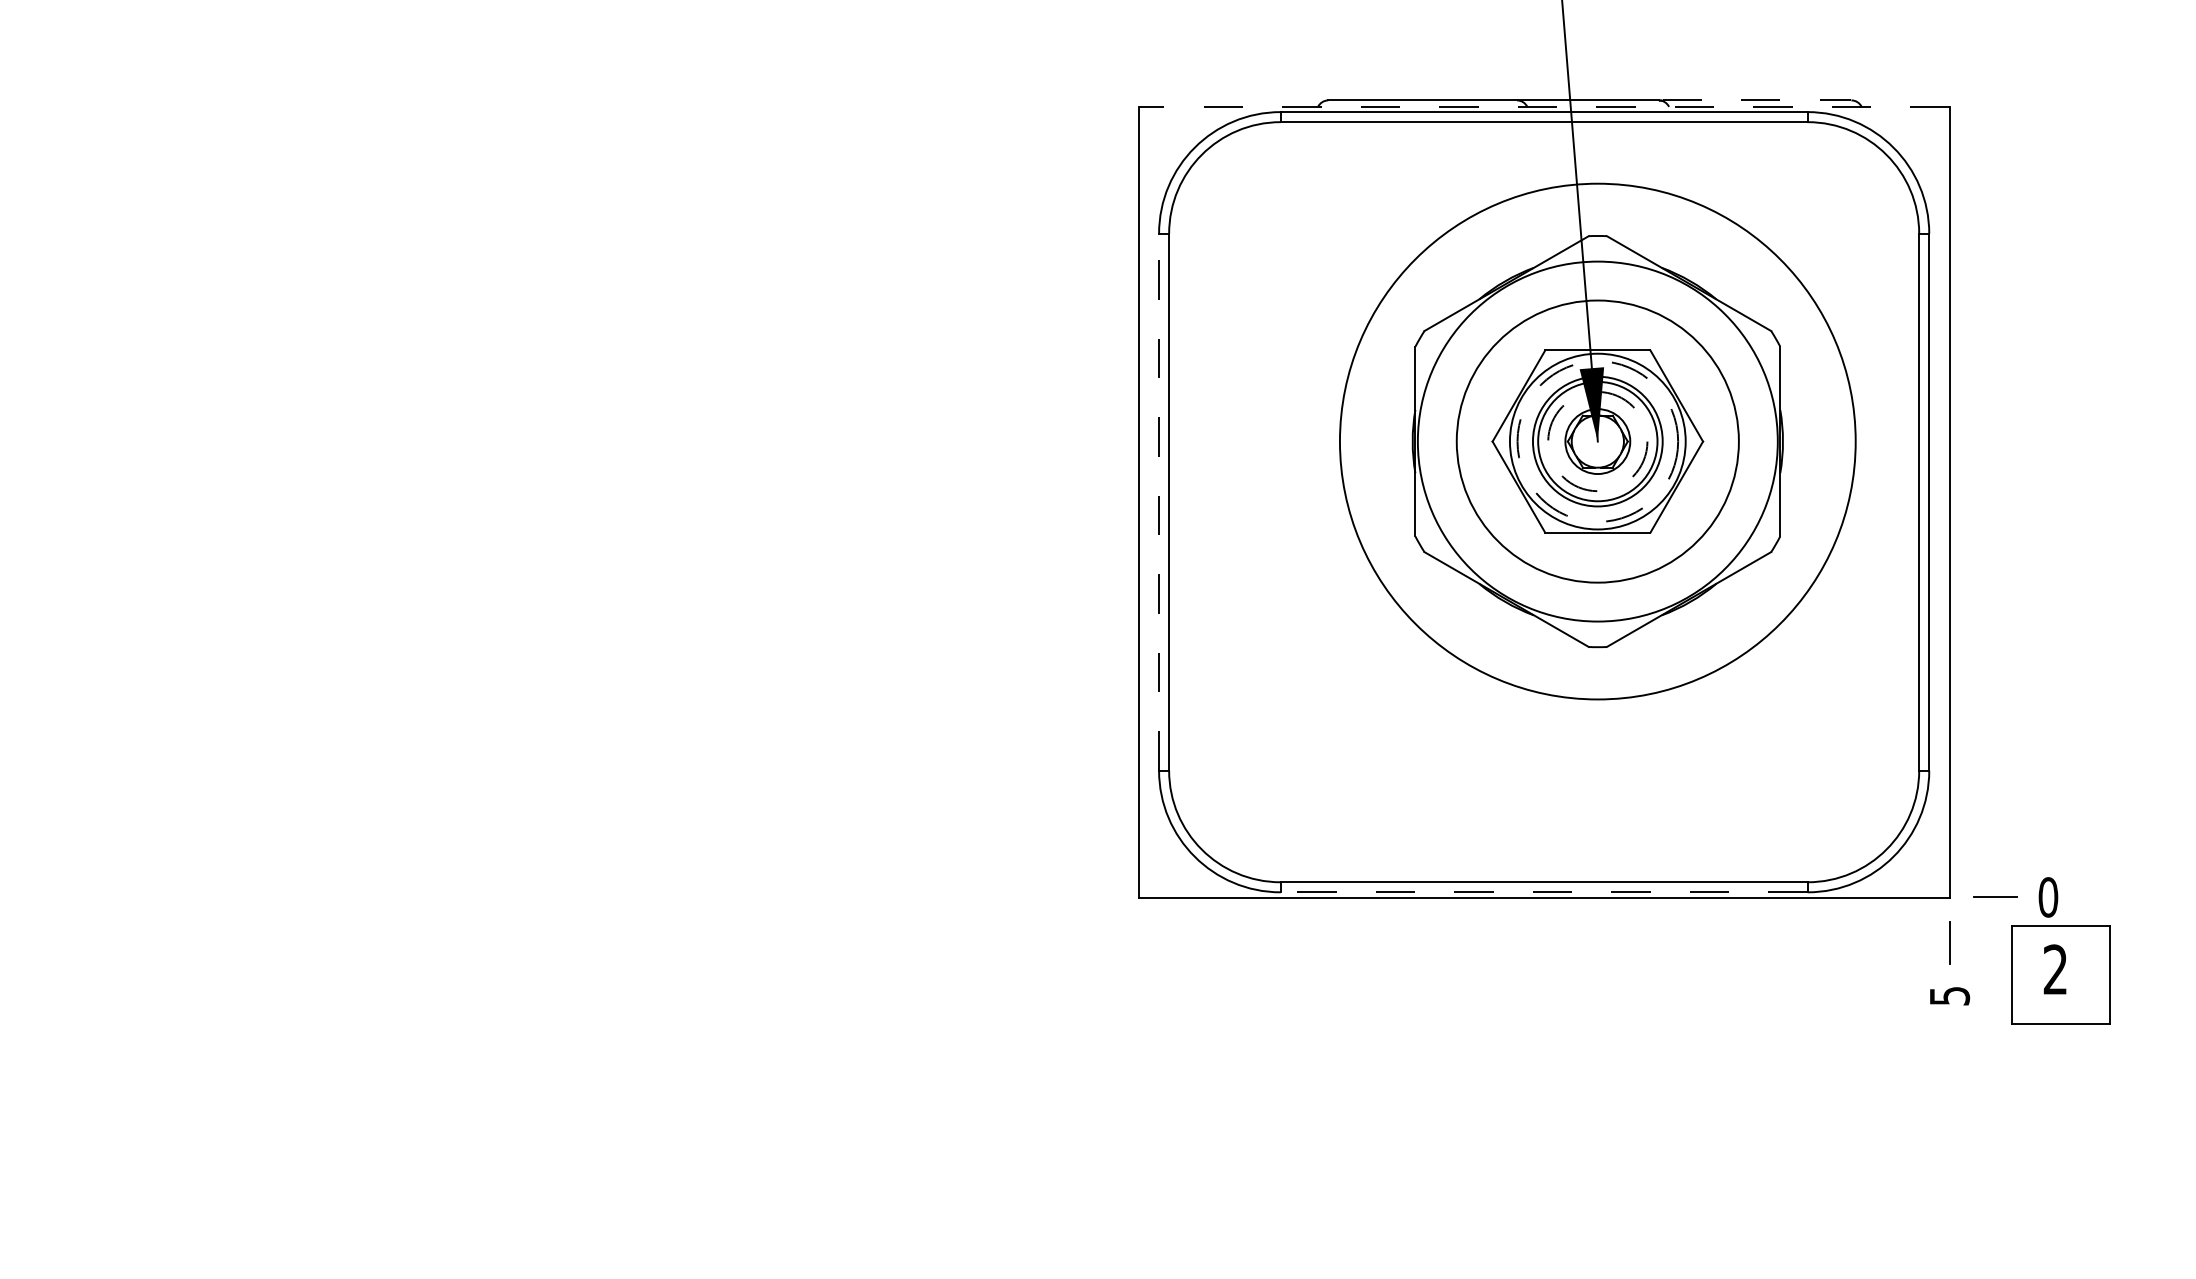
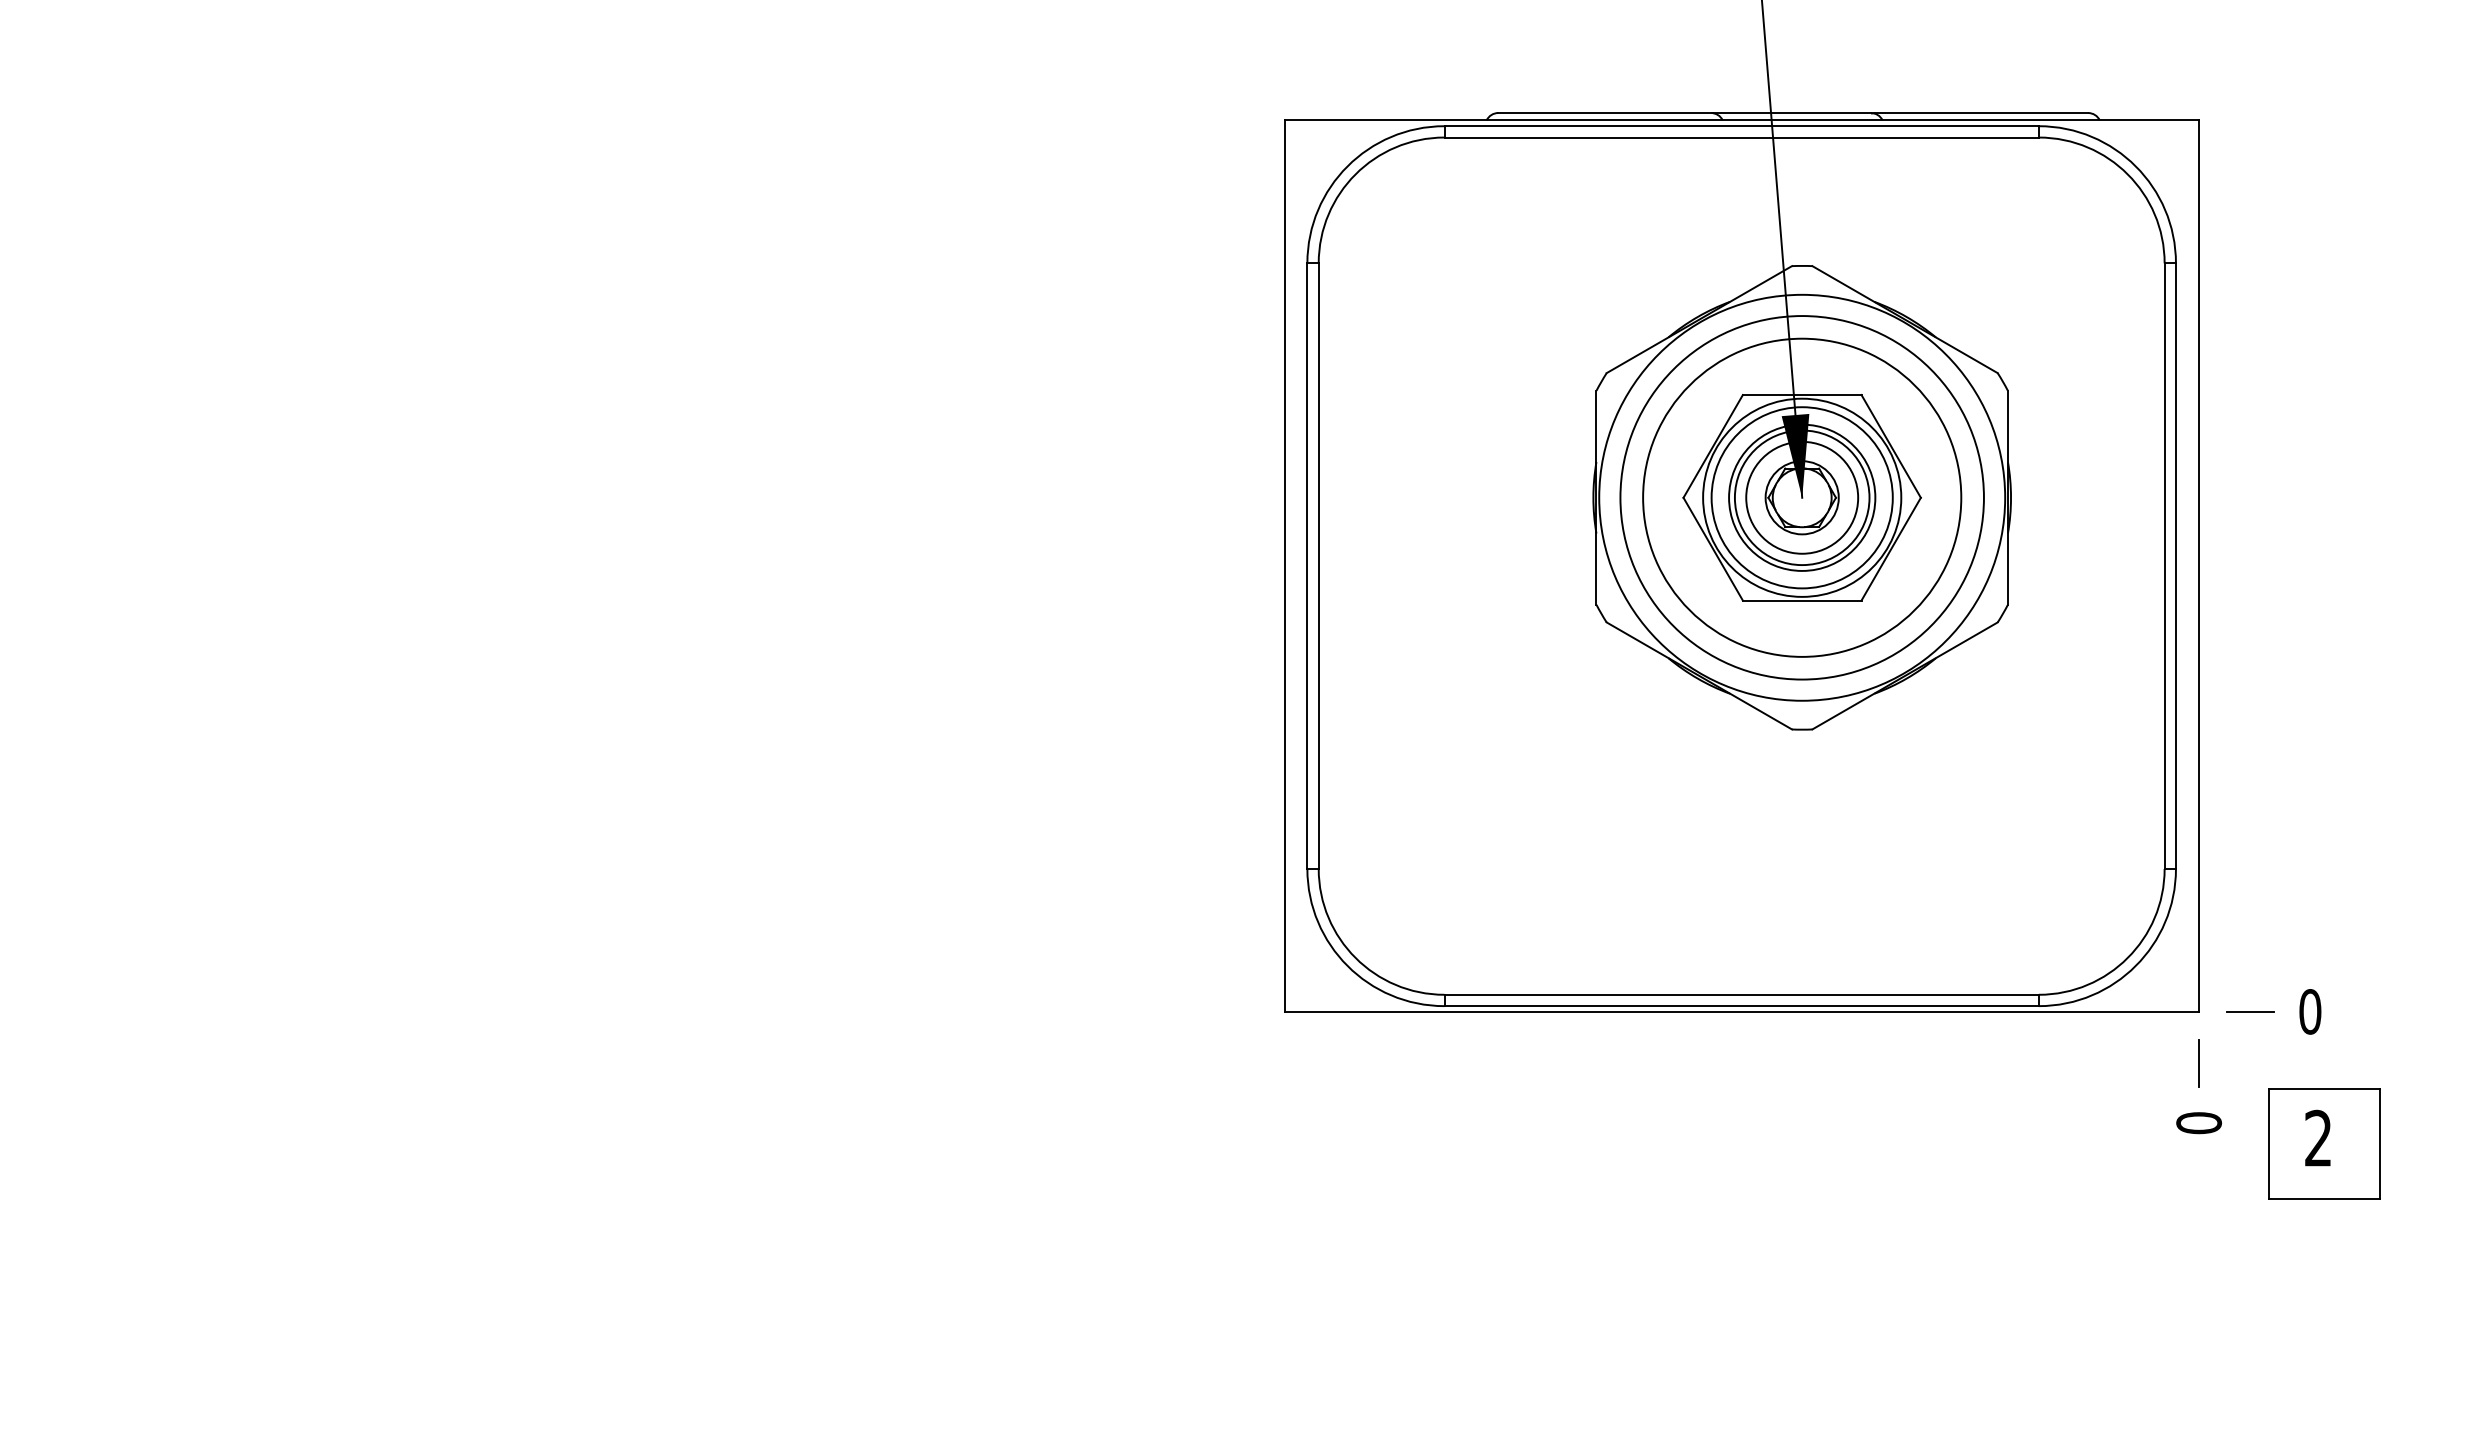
line: (1757, 100) -> (1982, 113), dashed -> solid
line: (1544, 107) -> (1741, 120), dashed -> solid
circle: (1597, 441) -> (1801, 497), dashed -> solid
circle: (1597, 441) -> (1801, 497), size x0.62
circle: (1598, 441) -> (1802, 497), dashed -> solid
line: (1159, 502) -> (1307, 566), dashed -> solid
line: (1544, 892) -> (1741, 1006), dashed -> solid
part: (2060, 974) -> (2324, 1143), moved
text: (1950, 996) -> (2199, 1123), 5 -> 0

